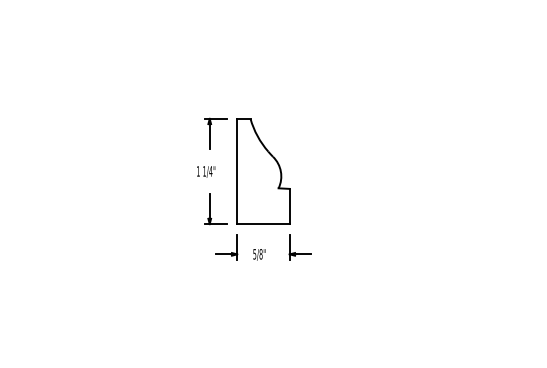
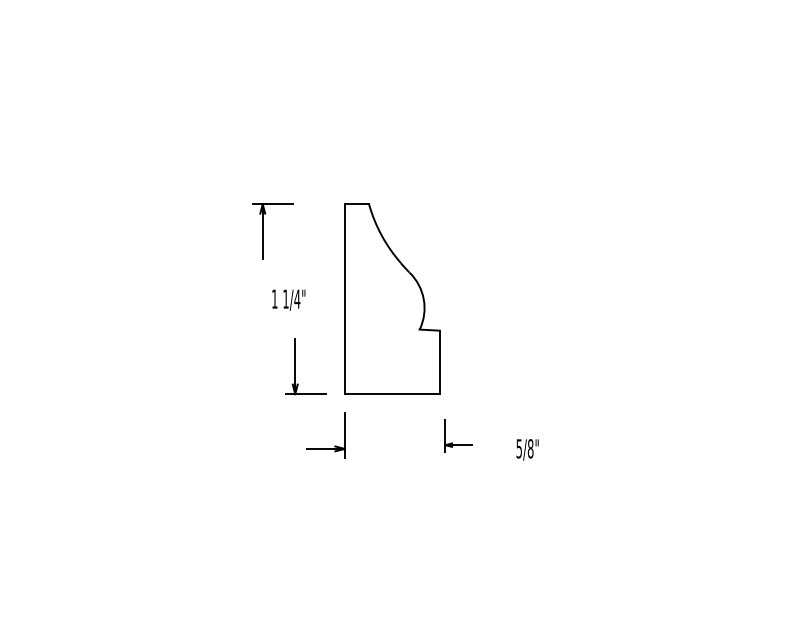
part: (215, 133) -> (273, 230), moved
part: (299, 247) -> (457, 436), size x0.7
text: (259, 254) -> (527, 449), moved

